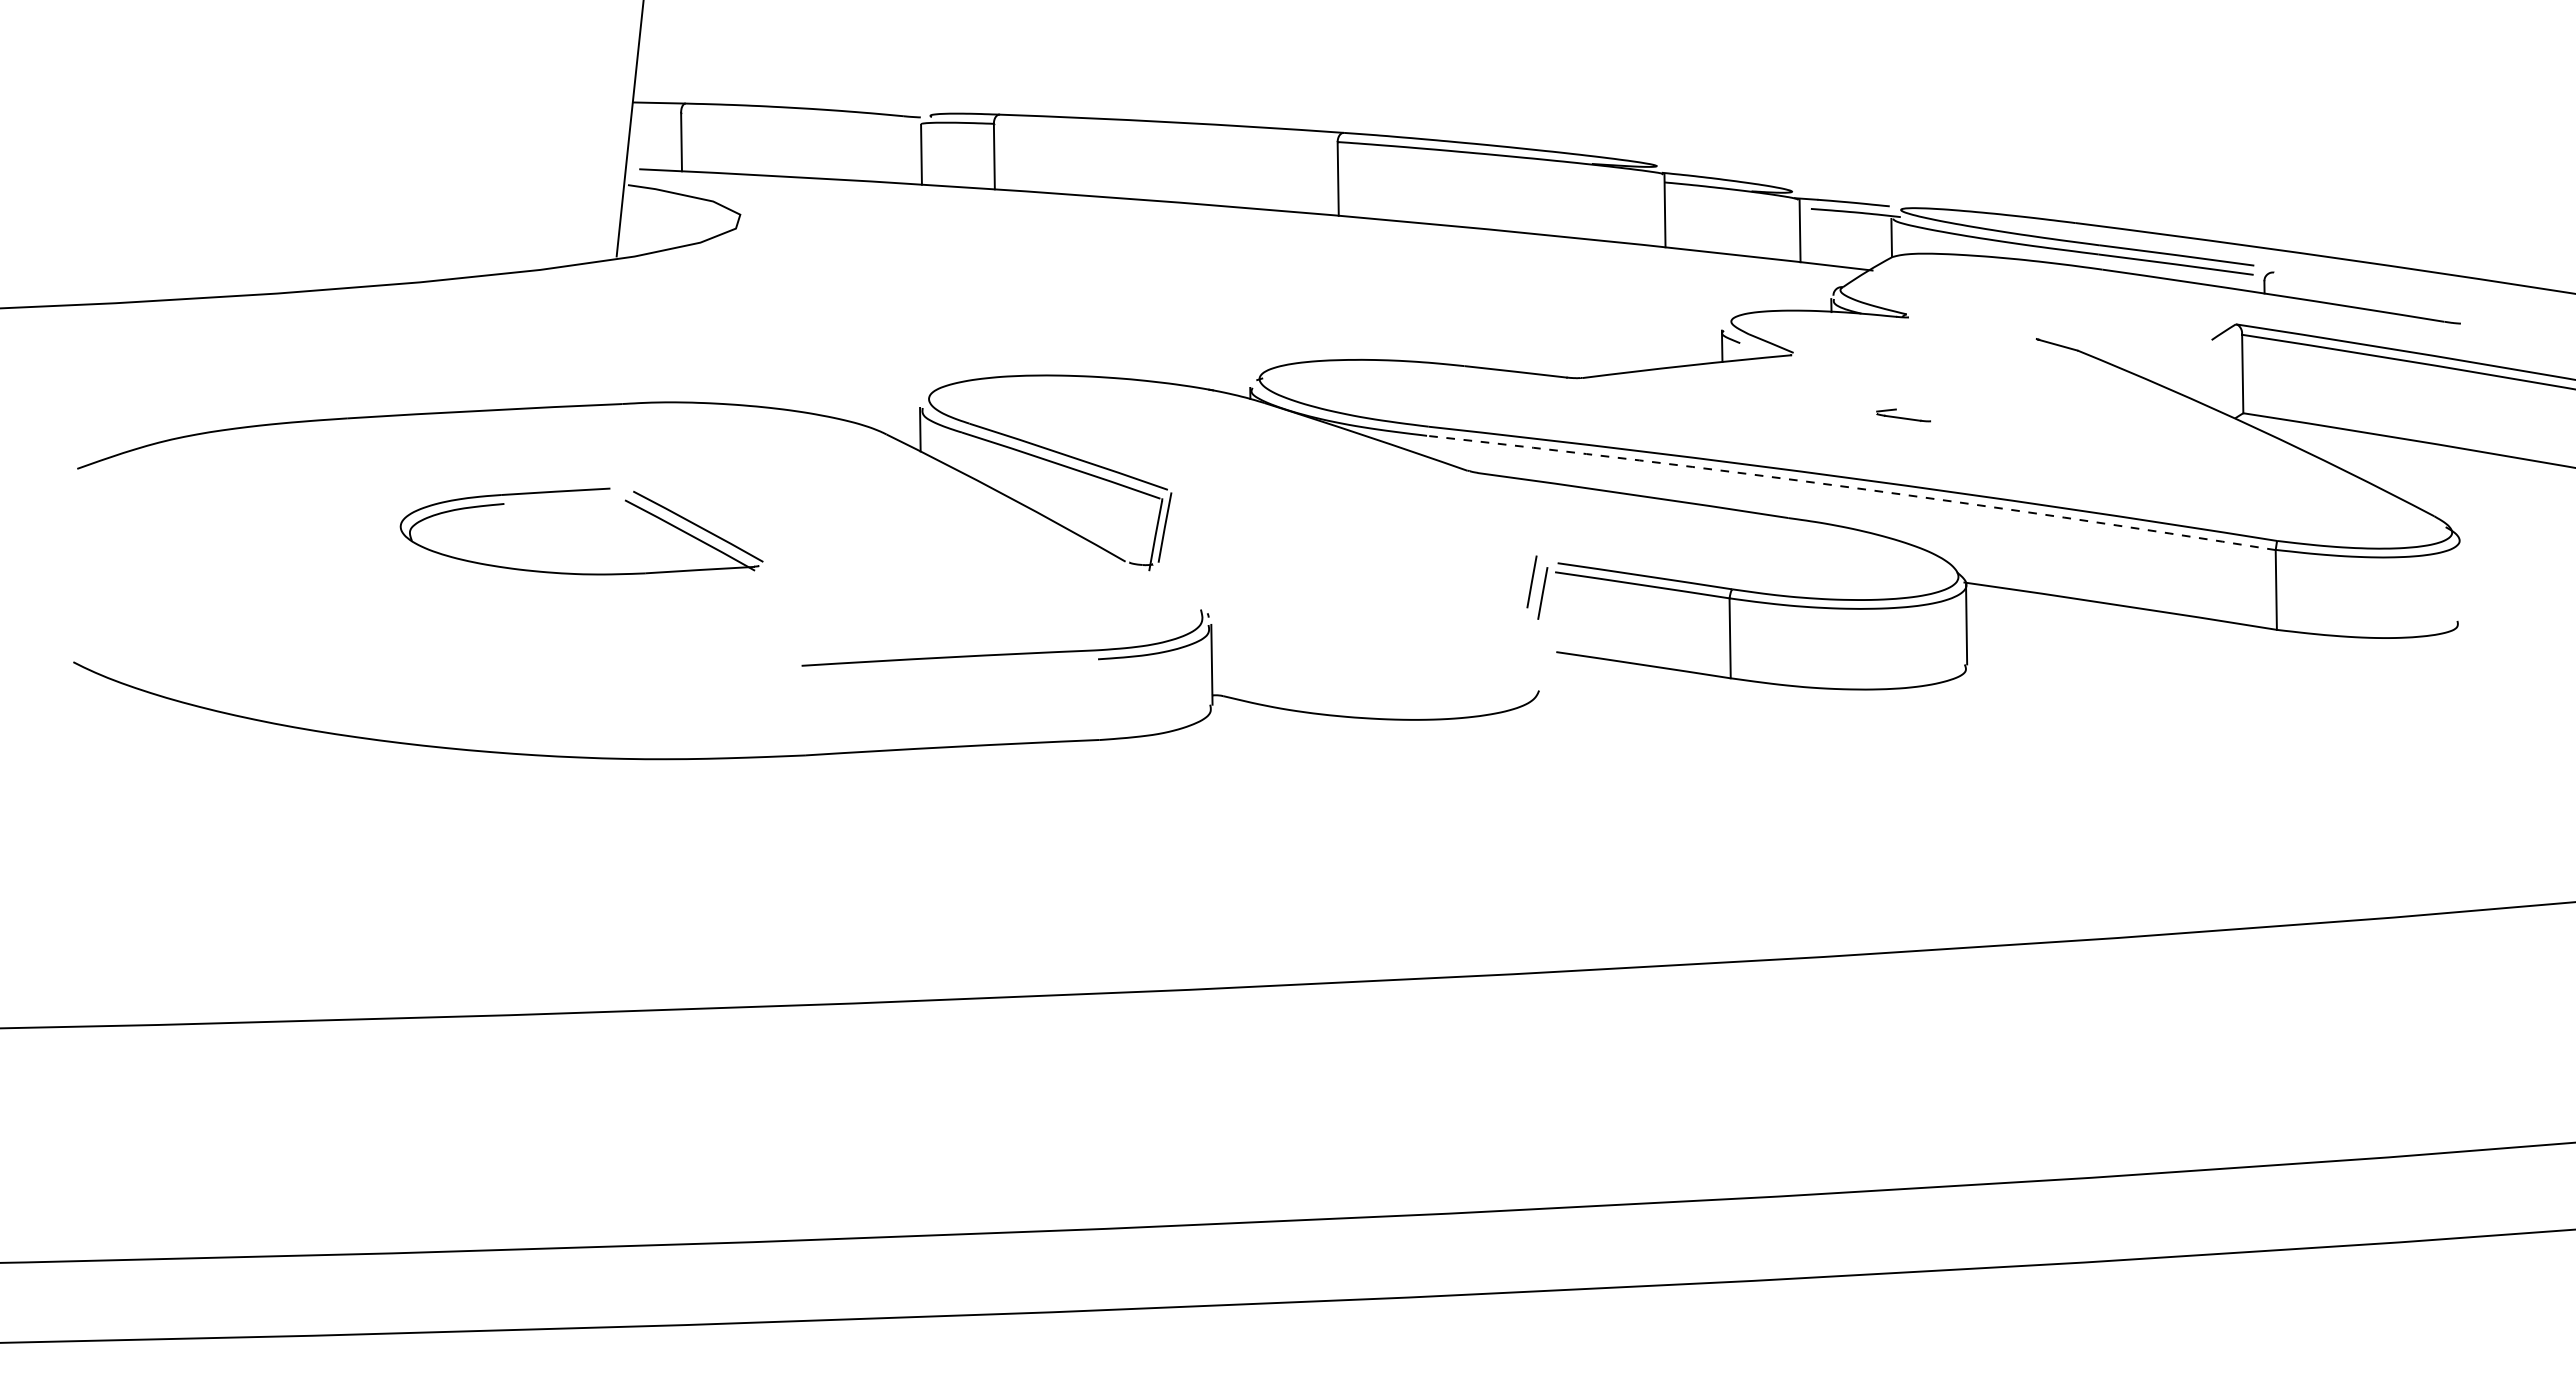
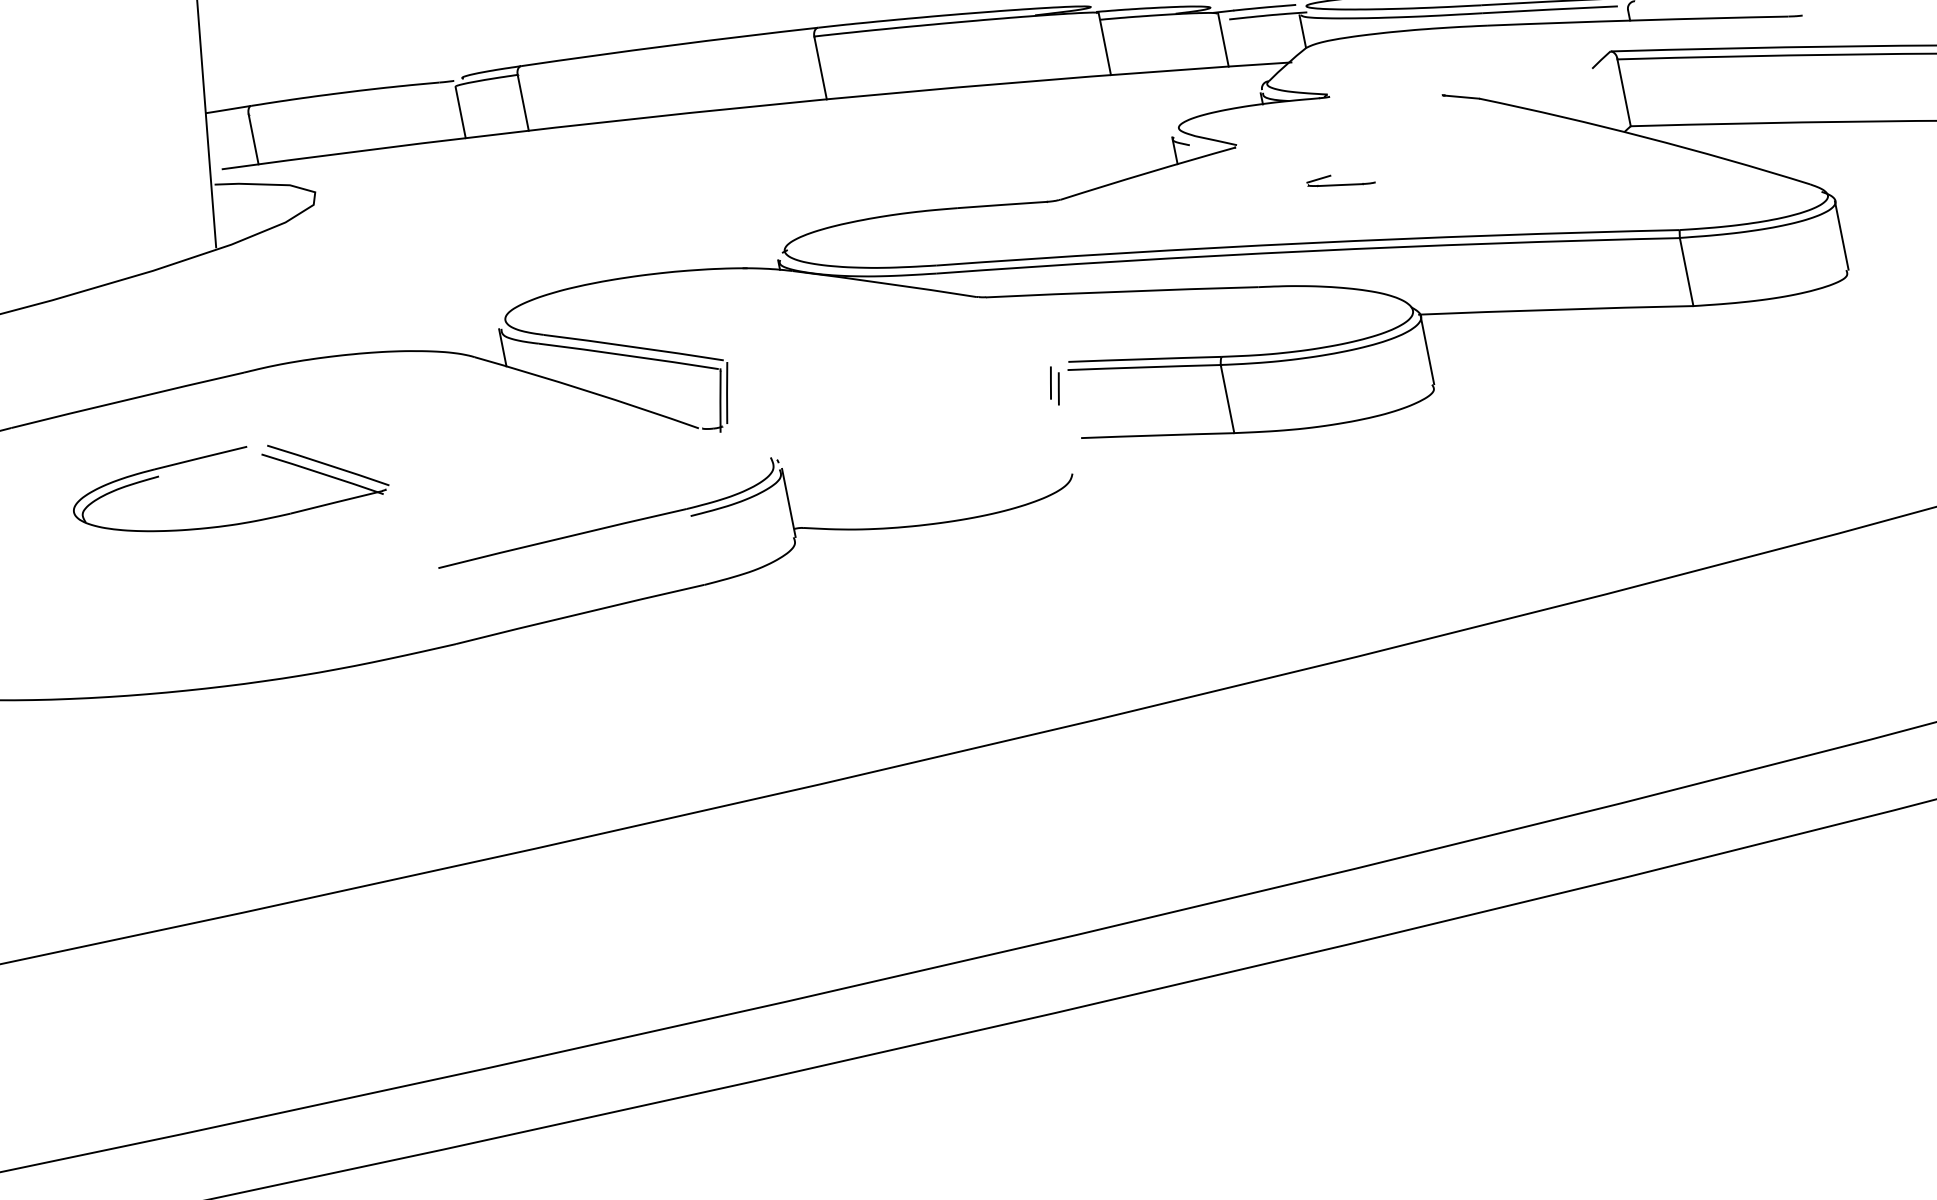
part: (1903, 415) -> (1340, 181), size x1.43
arc: (1852, 487) -> (1308, 250), dashed -> solid
line: (2459, 580) -> (1841, 235), added
part: (1537, 587) -> (1054, 385), size x0.71

